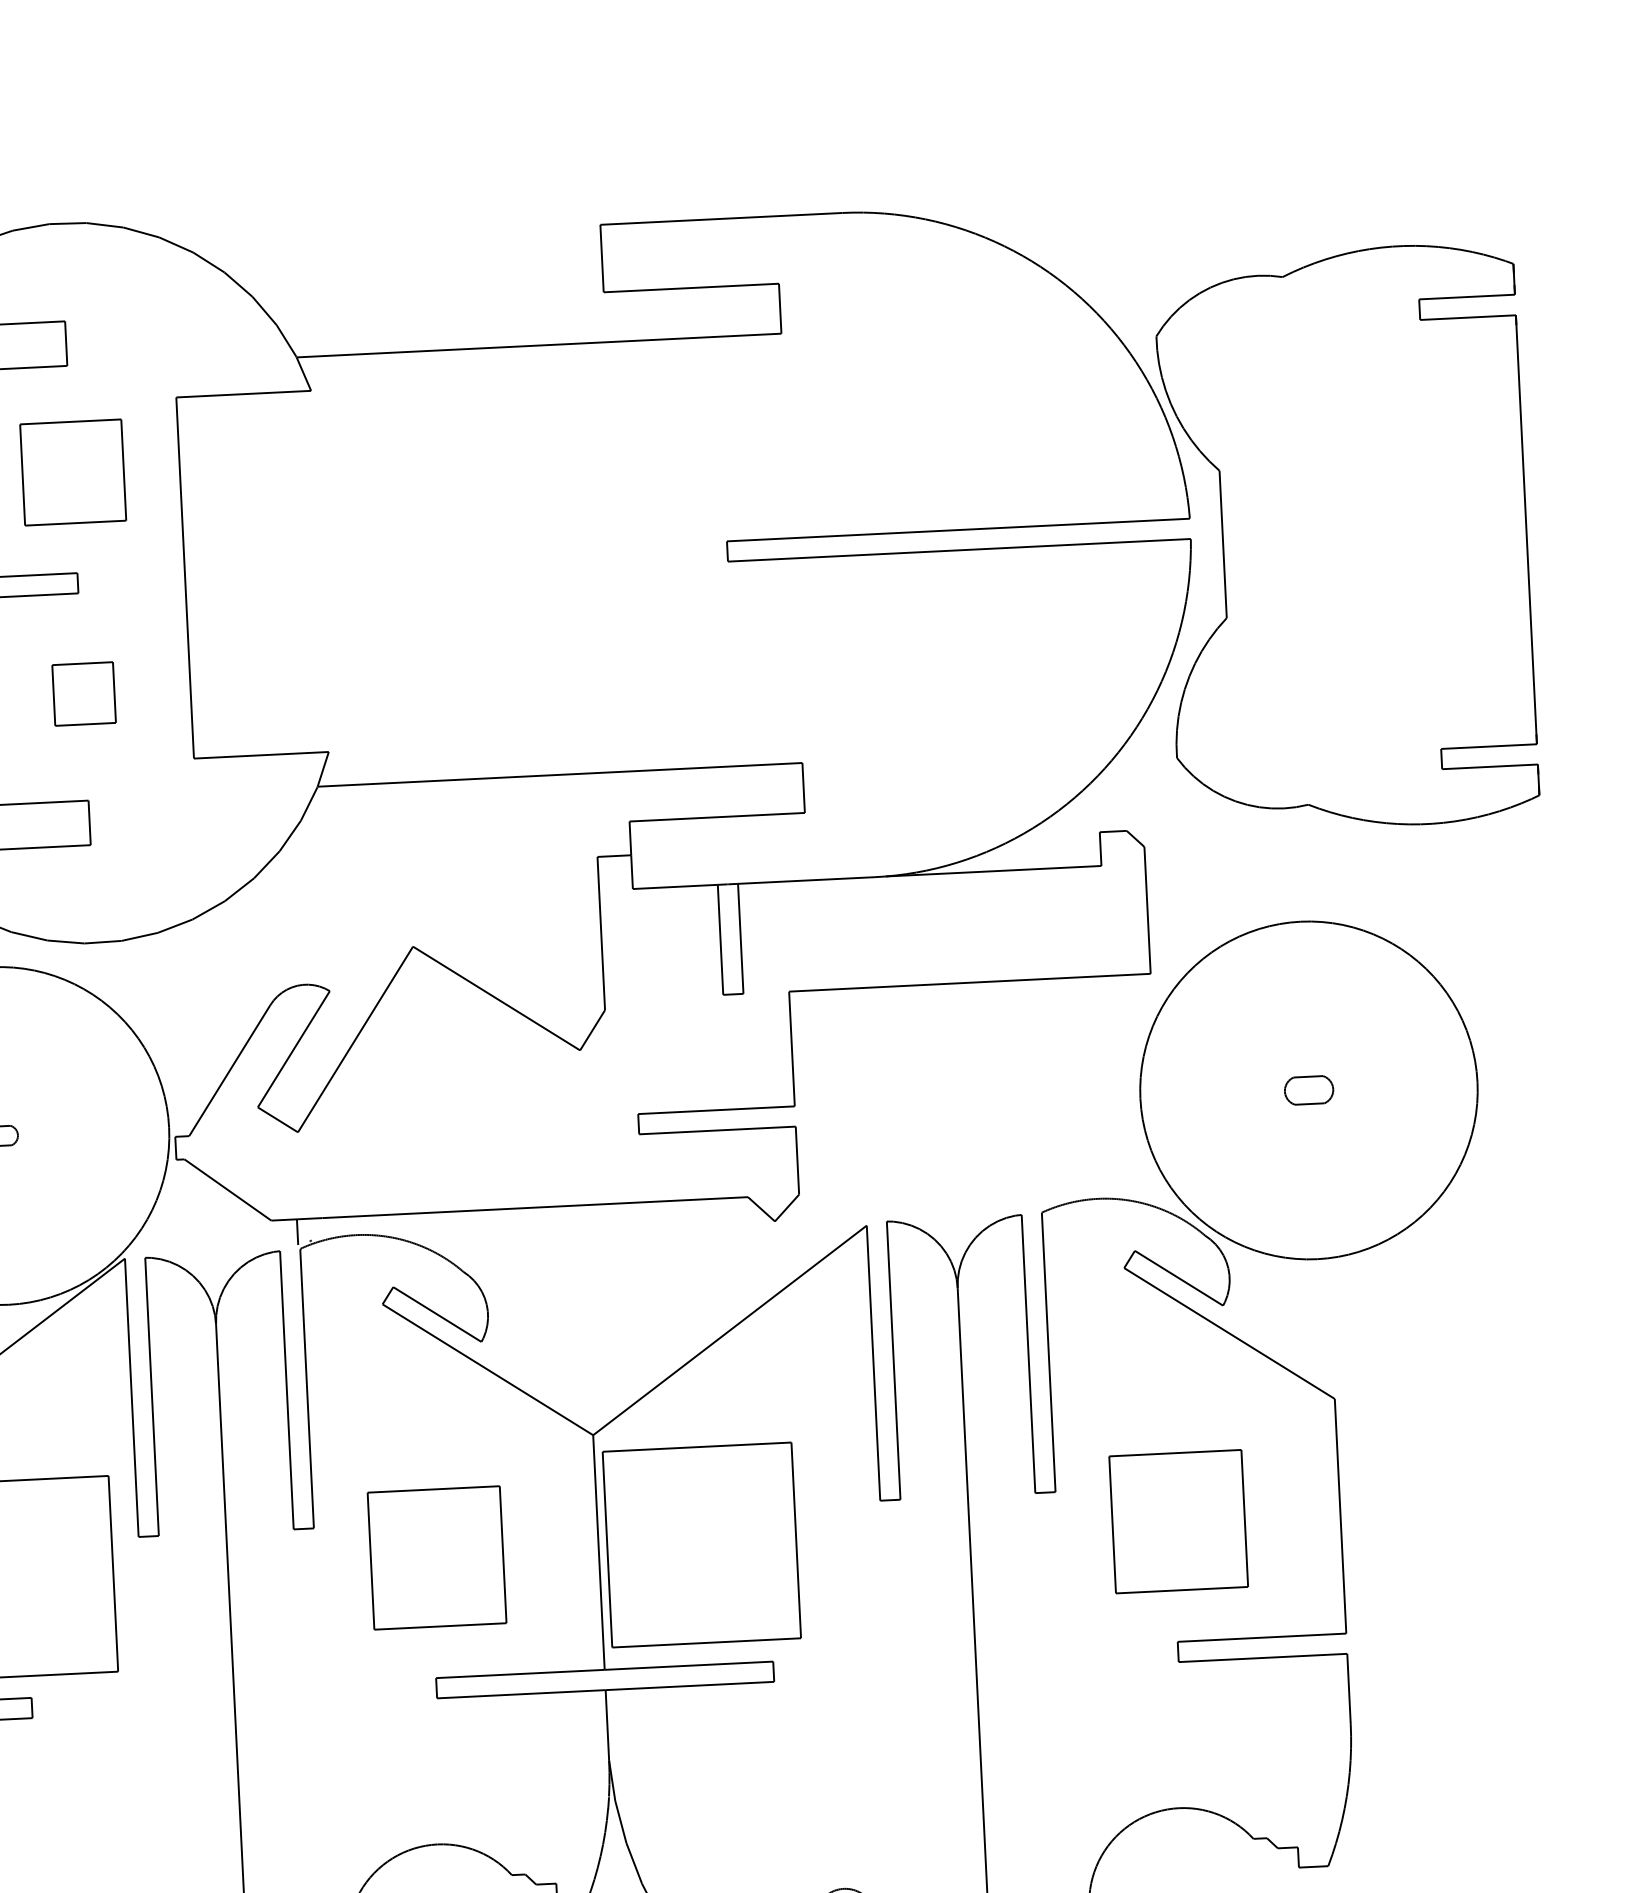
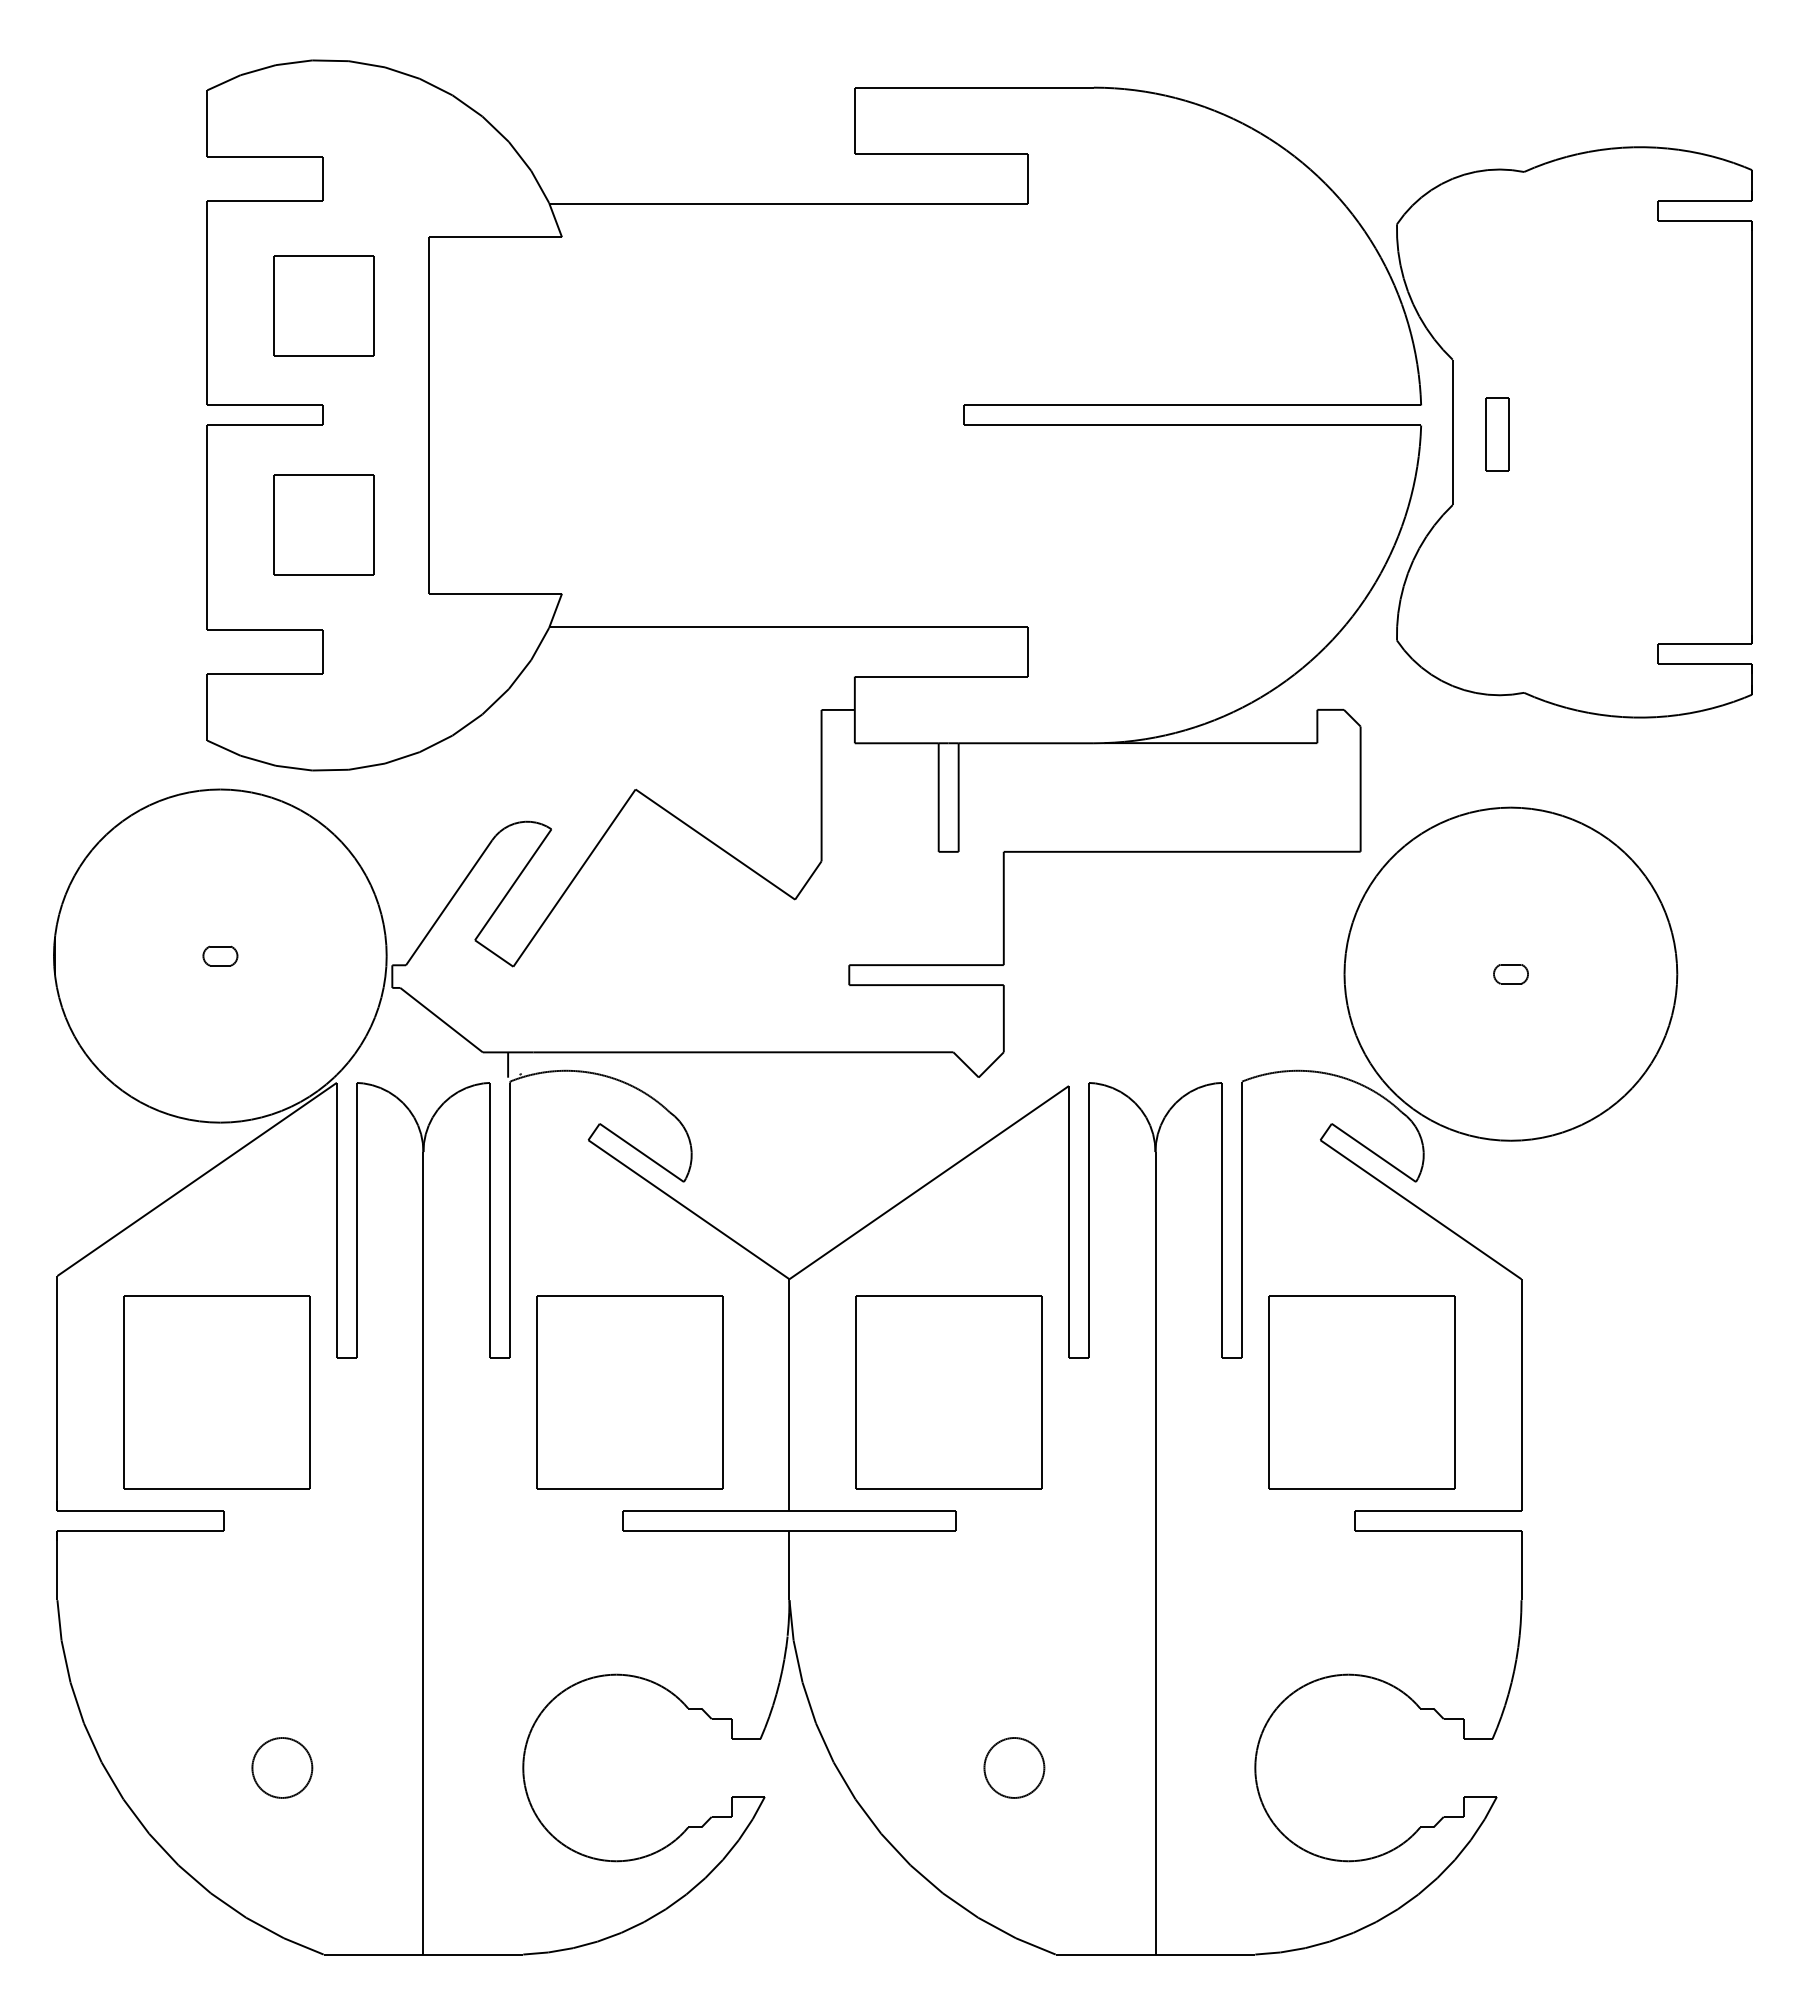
part: (1268, 544) -> (1497, 434), added
part: (83, 693) -> (323, 524), size x1.67
part: (1308, 1090) -> (1510, 974), size x0.71
part: (1178, 1521) -> (1361, 1392), size x1.43
part: (701, 1544) -> (948, 1392), moved
part: (436, 1557) -> (629, 1392), size x1.43

